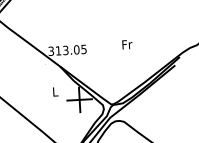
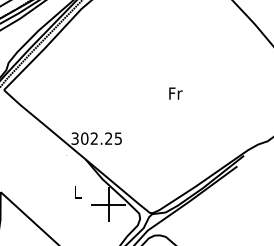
text: (127, 44) -> (175, 93), moved
text: (67, 50) -> (96, 138), 313.05 -> 302.25

